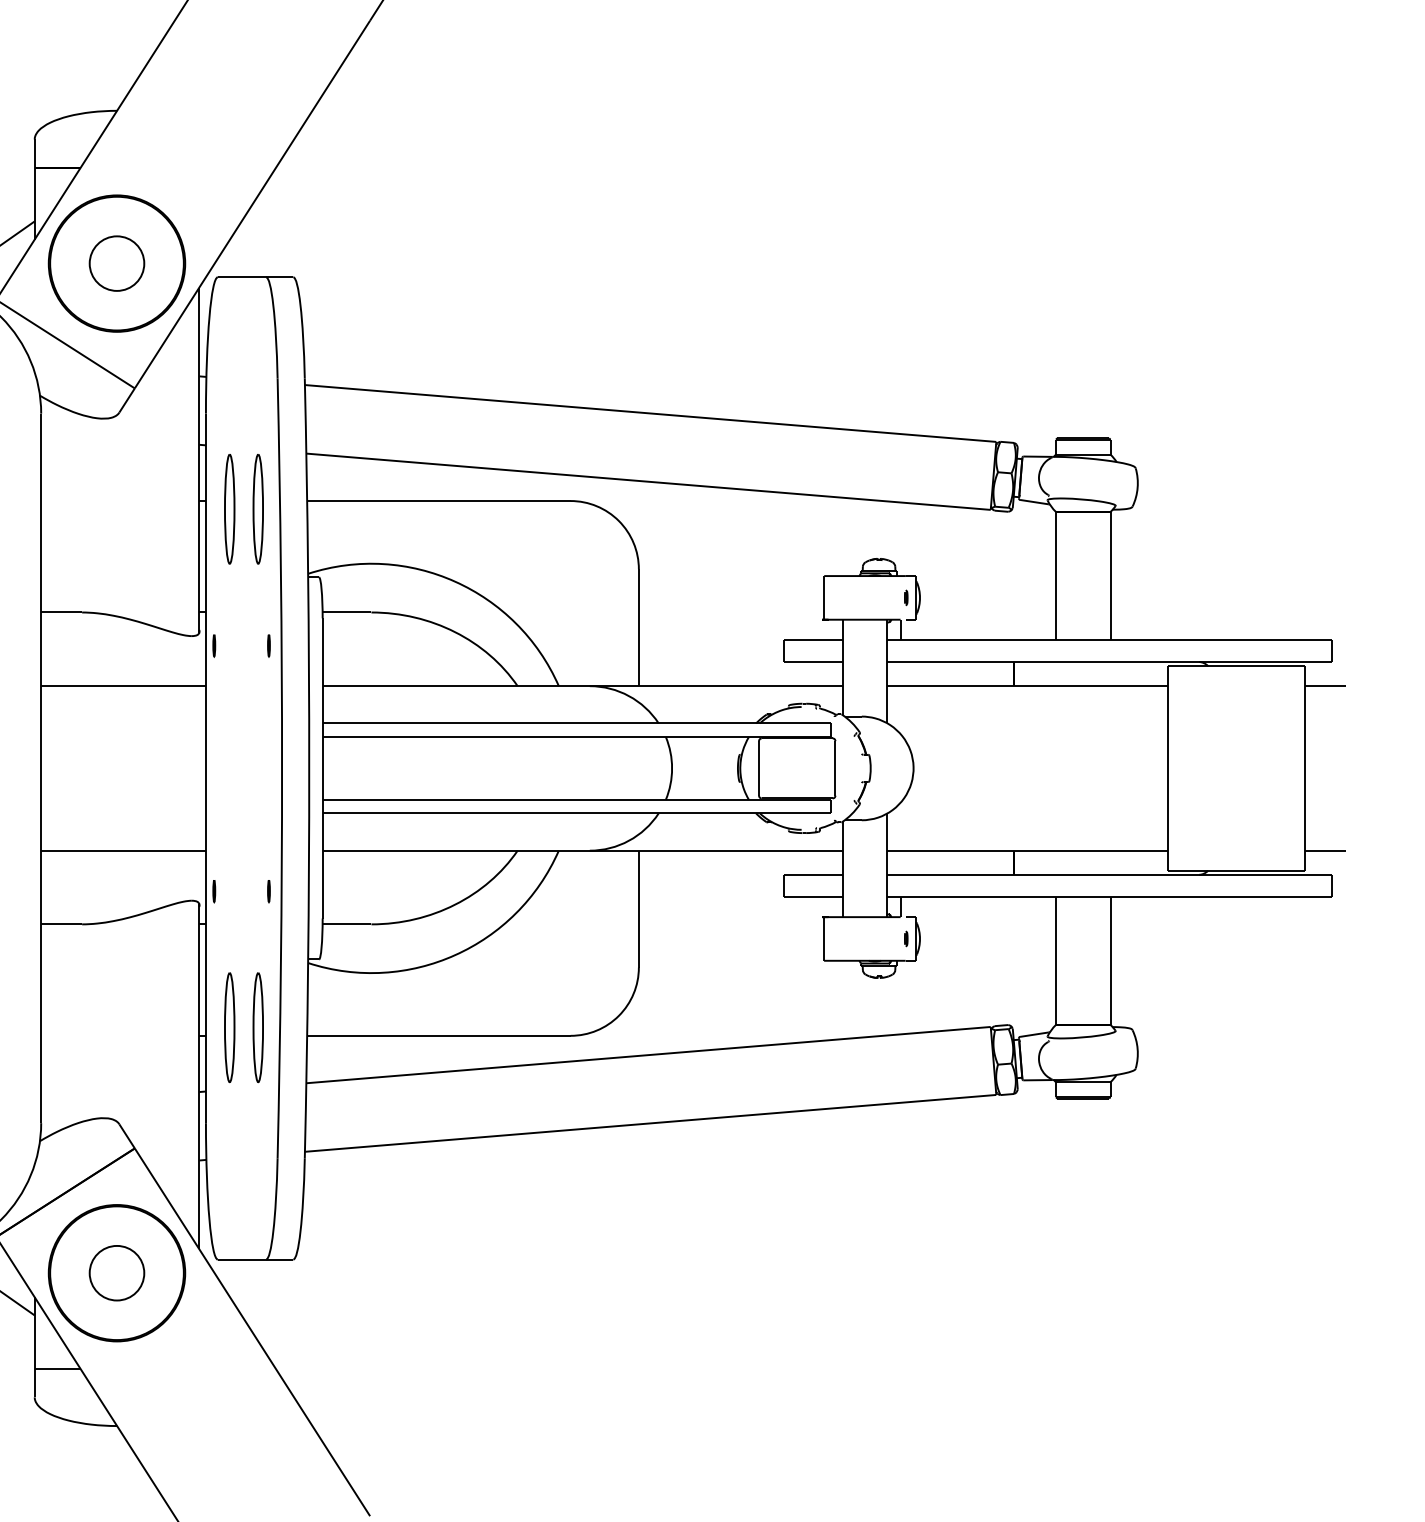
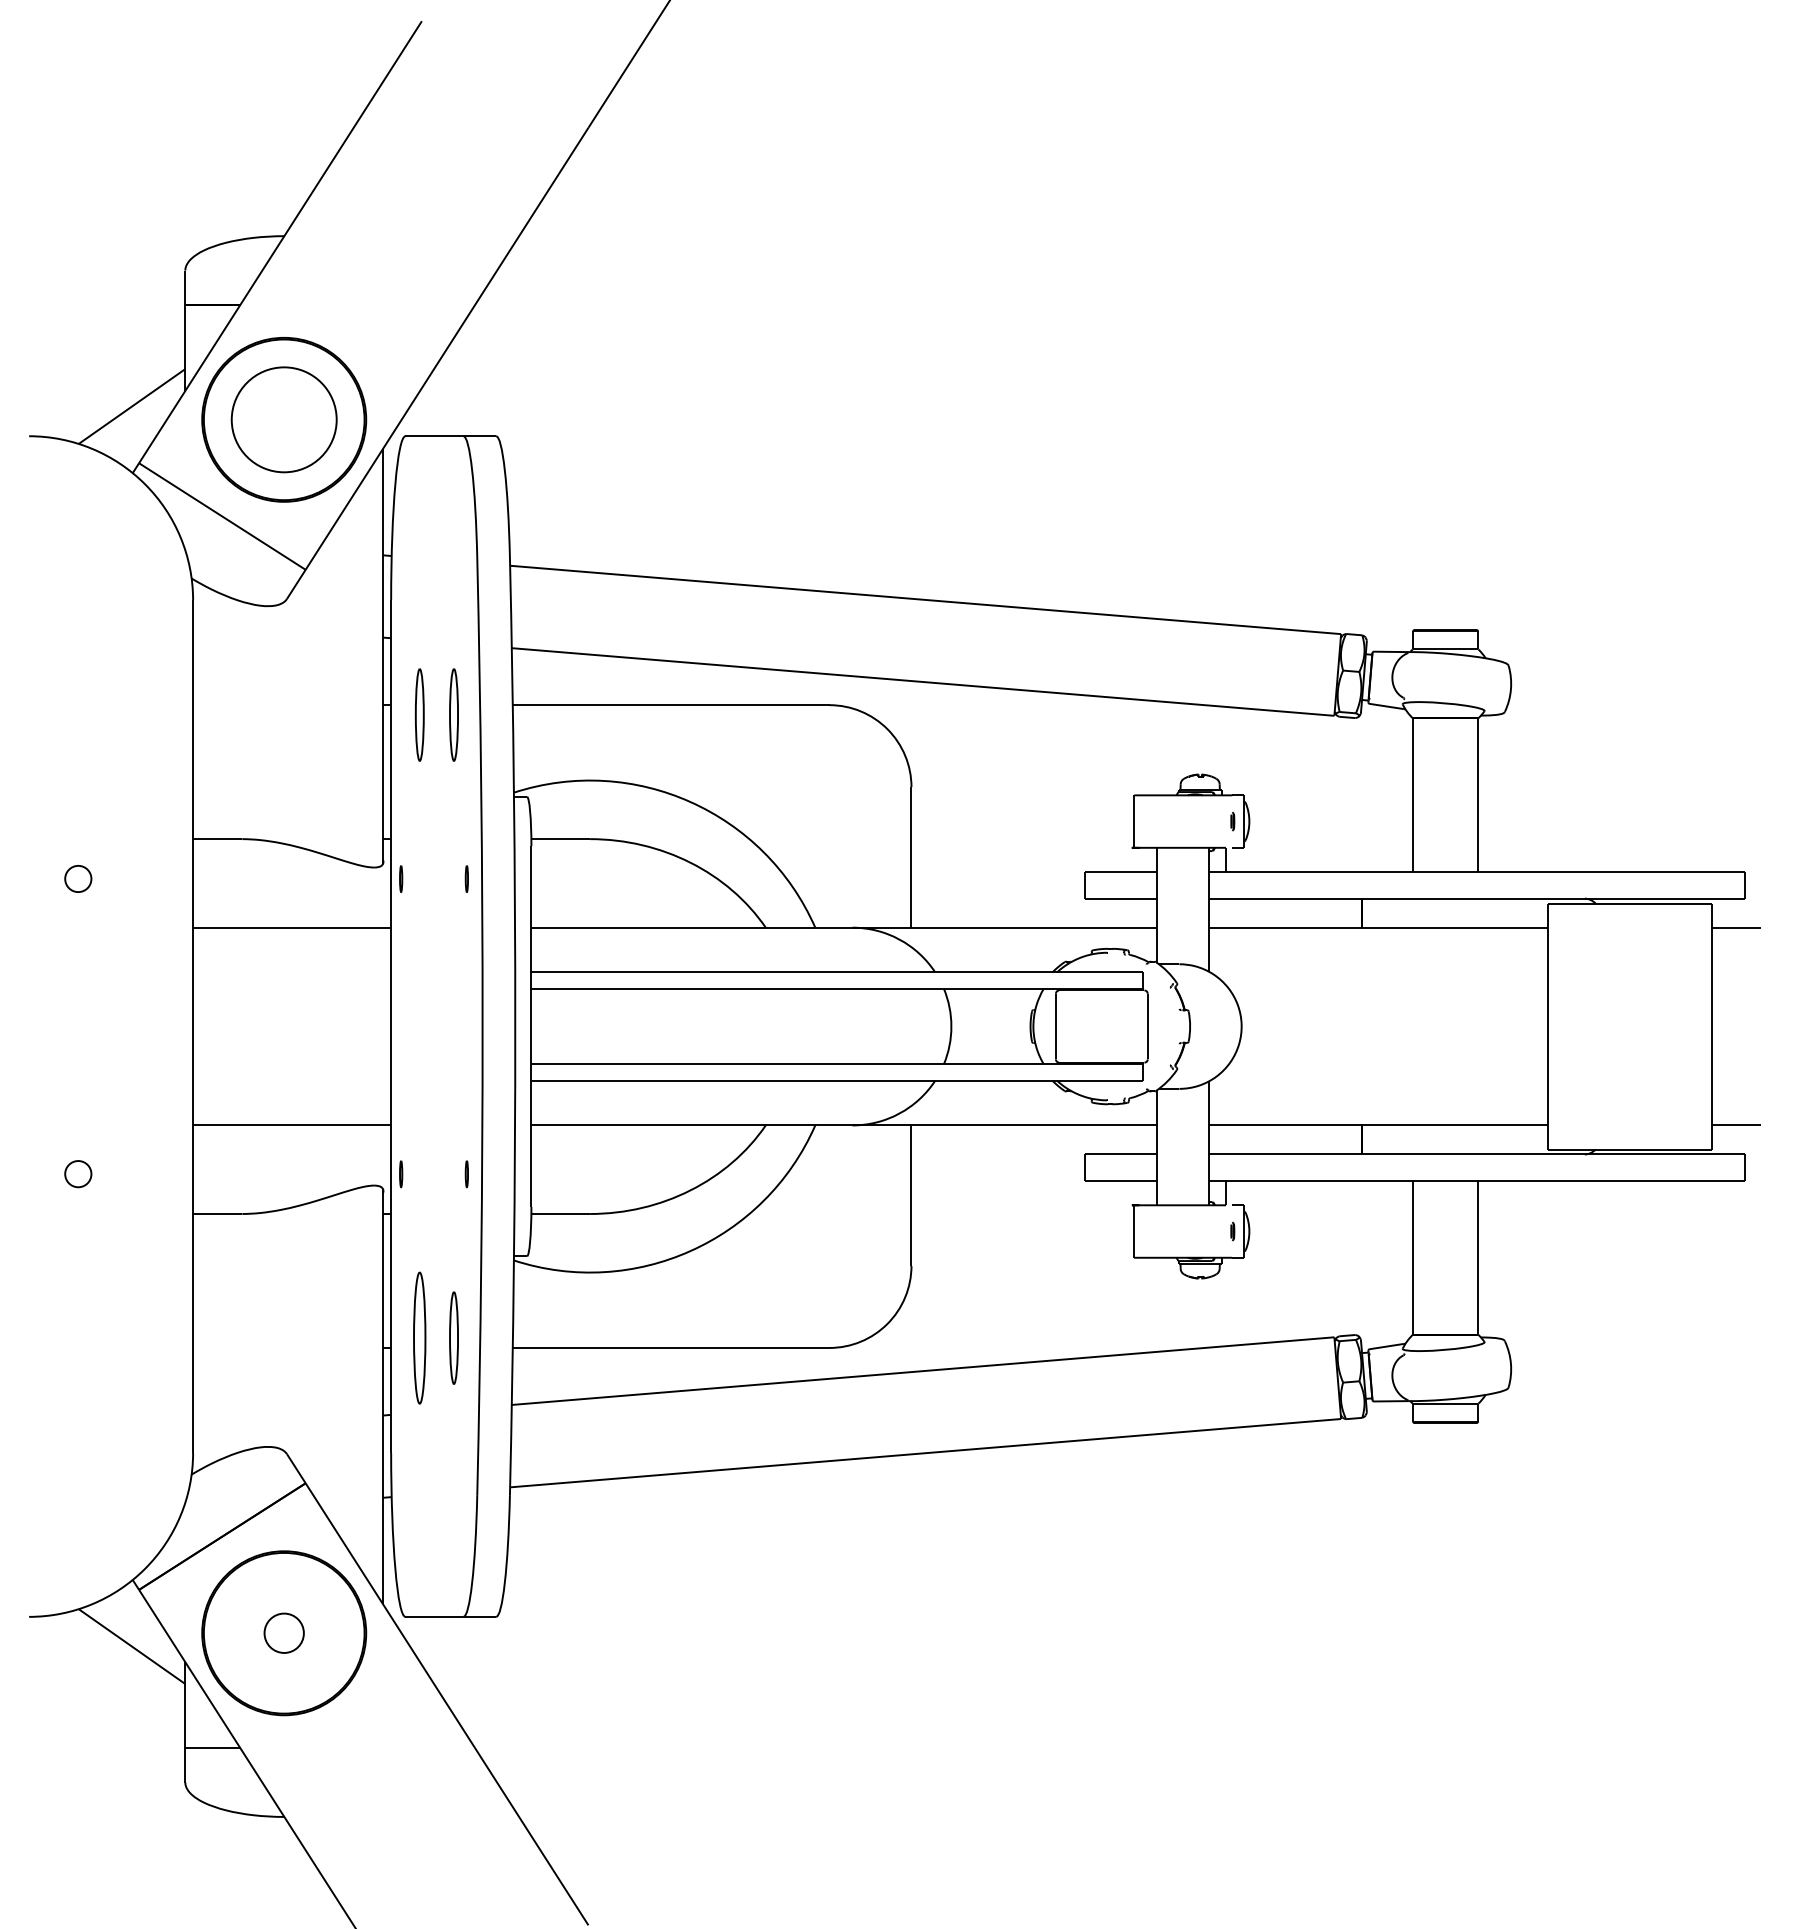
circle: (117, 263) -> (284, 419), size x1.6
part: (229, 508) -> (419, 714), size x0.7
part: (257, 508) -> (453, 714), size x0.7
part: (257, 1027) -> (453, 1337), size x0.7
circle: (117, 1273) -> (284, 1633), size x0.6

